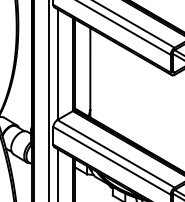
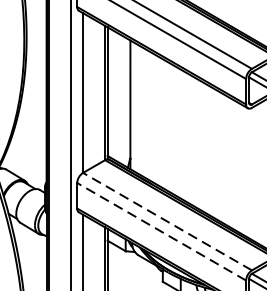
line: (116, 153) -> (168, 221), solid -> dashed
line: (112, 160) -> (162, 231), solid -> dashed

